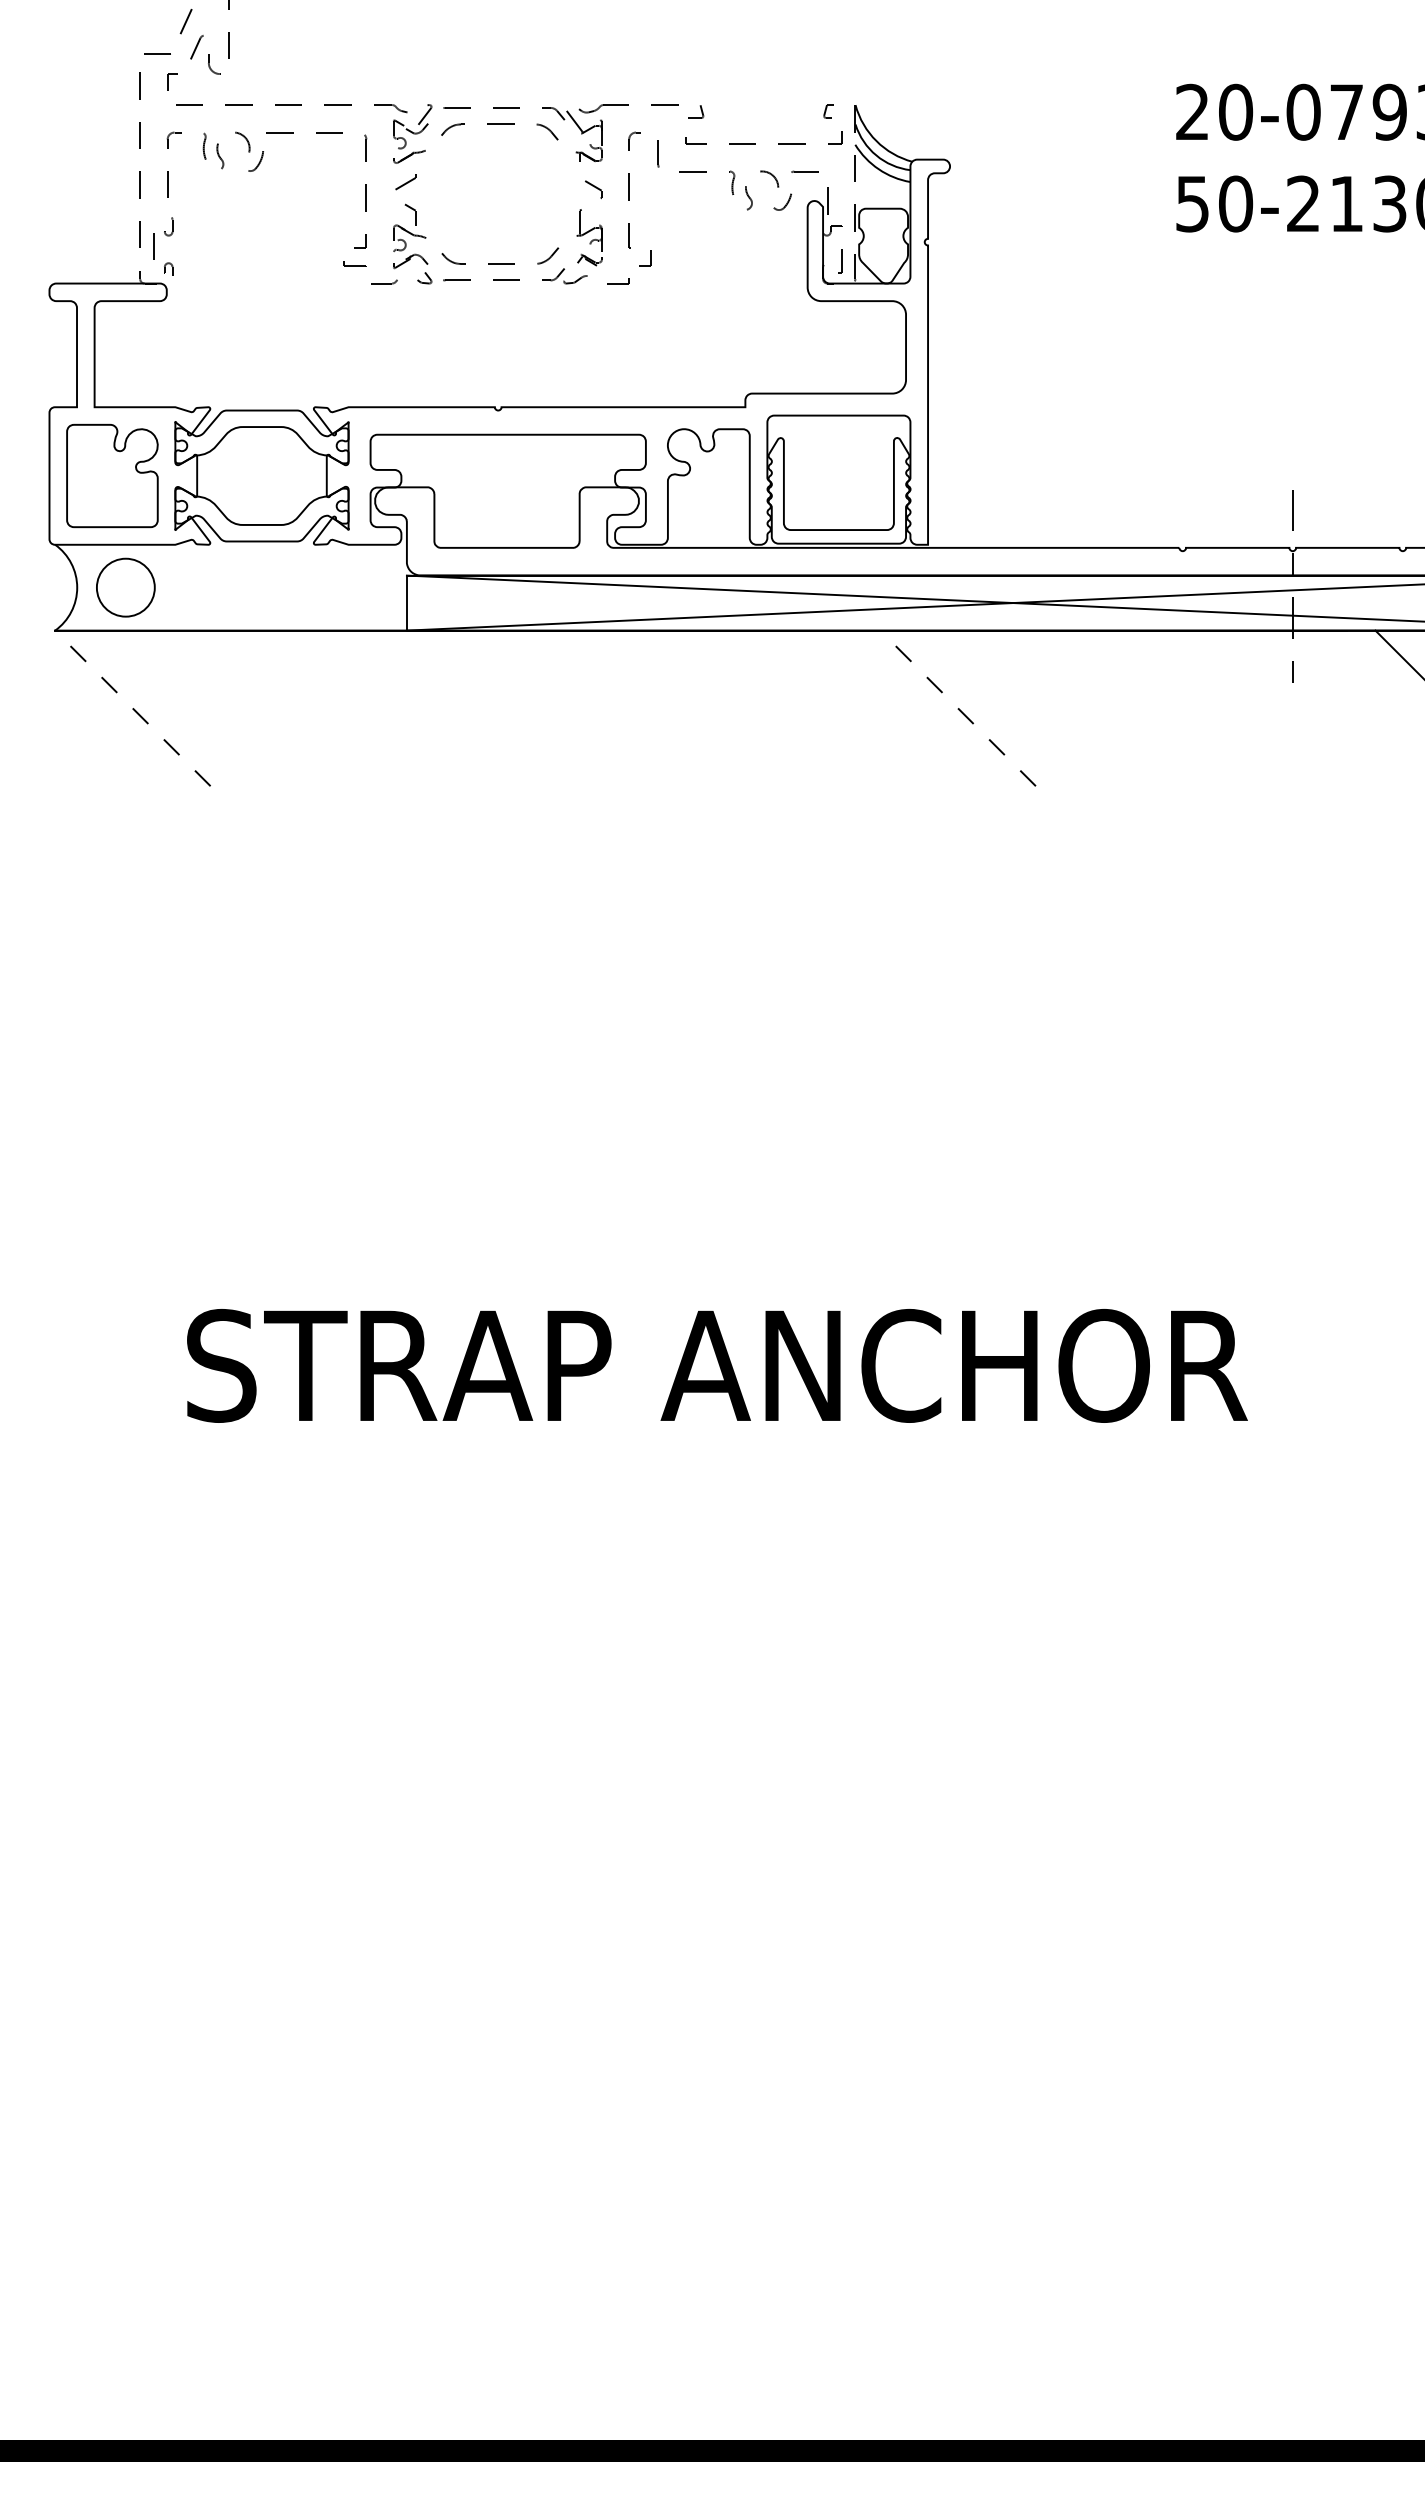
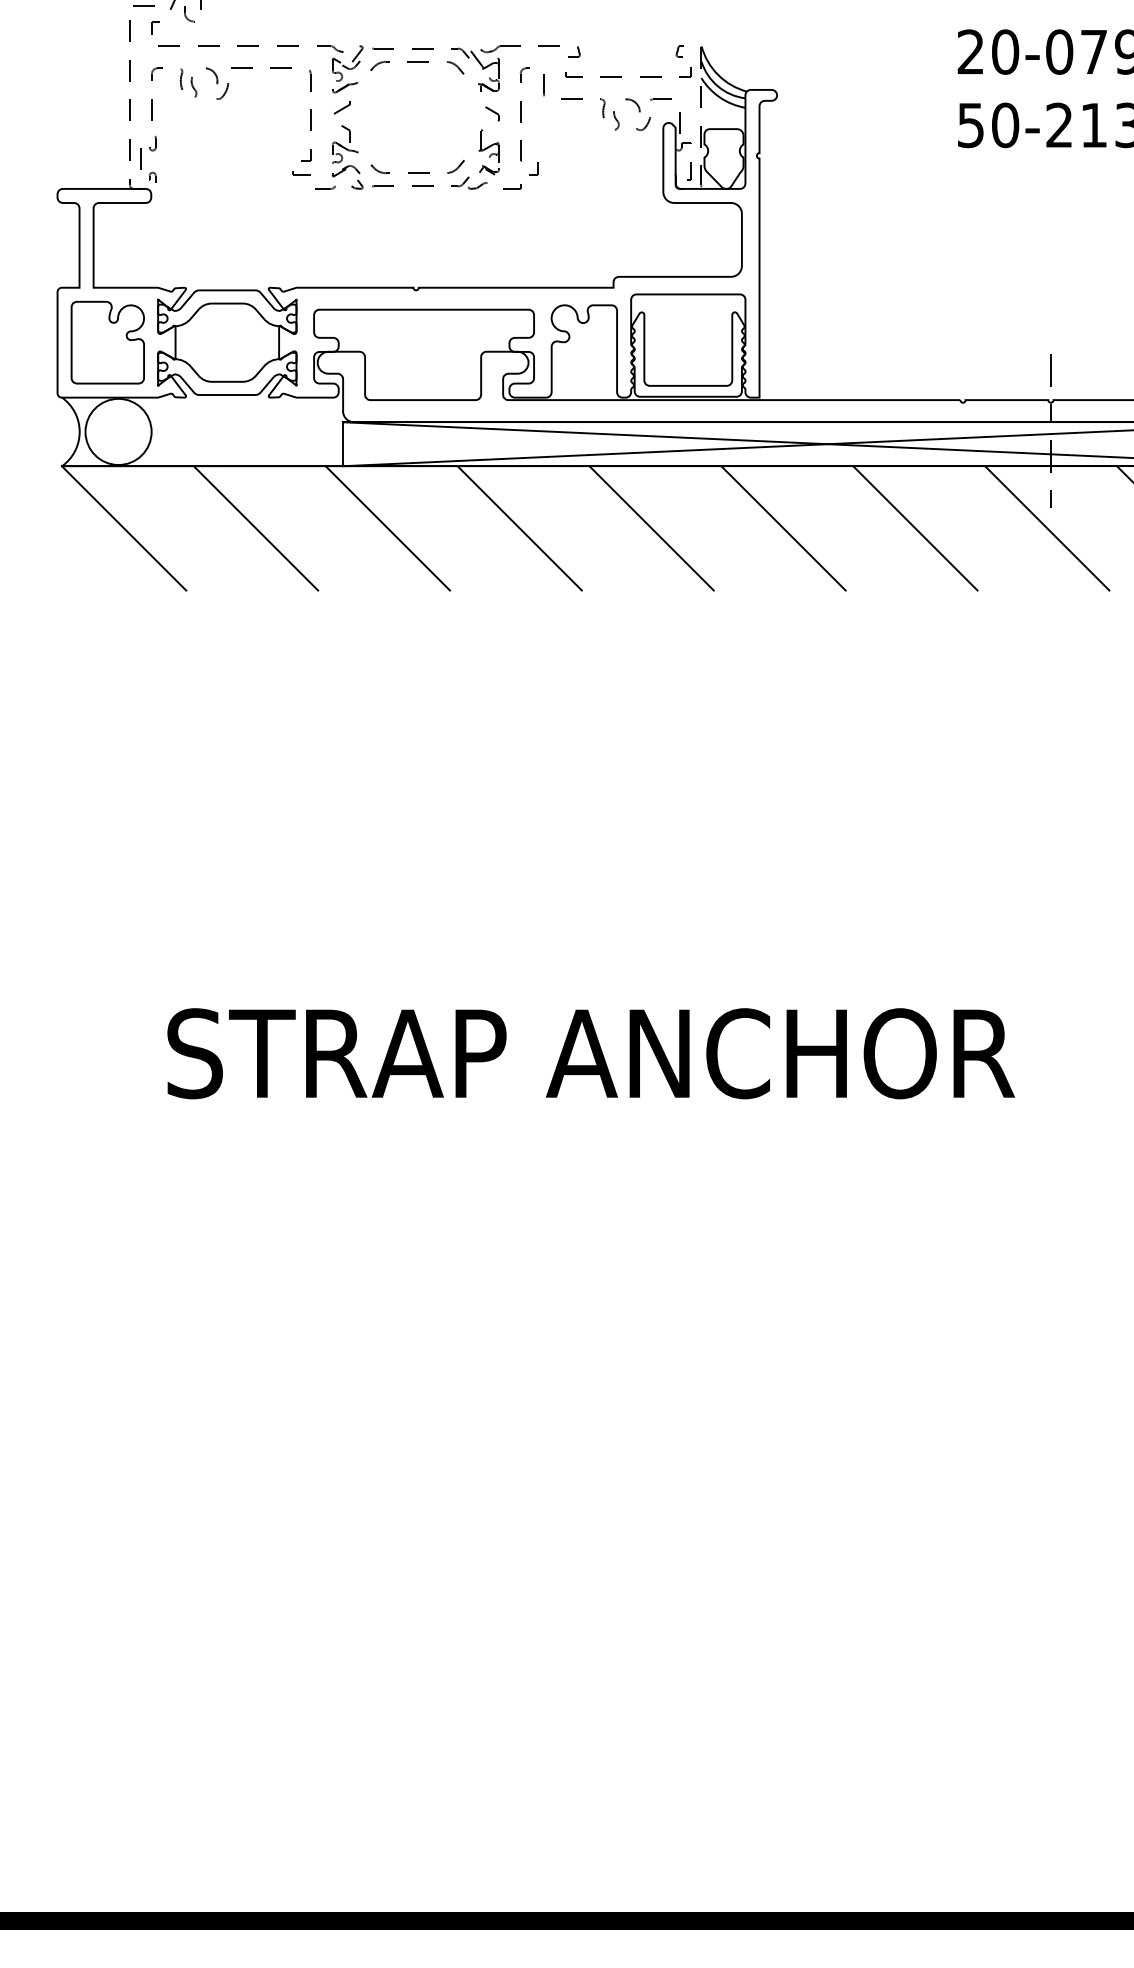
circle: (125, 587) -> (118, 431), size x1.43
line: (132, 708) -> (123, 528), dashed -> solid
line: (297, 708) -> (255, 528), added
line: (462, 708) -> (387, 528), added
line: (627, 708) -> (519, 528), added
line: (792, 708) -> (651, 528), added
line: (957, 708) -> (783, 528), dashed -> solid
line: (1122, 708) -> (914, 528), added
line: (1288, 708) -> (1047, 528), added

